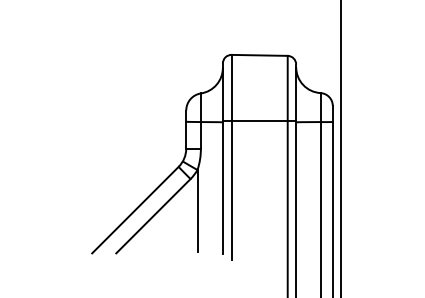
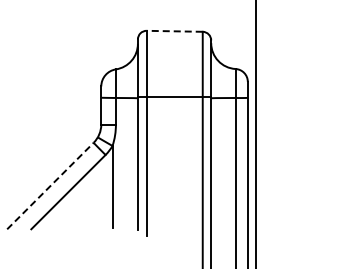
line: (259, 55) -> (174, 31), solid -> dashed
line: (135, 209) -> (50, 185), solid -> dashed

